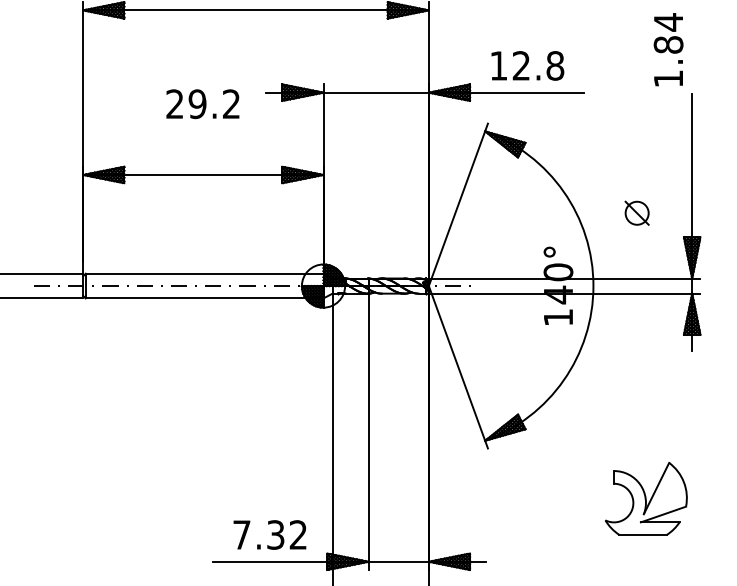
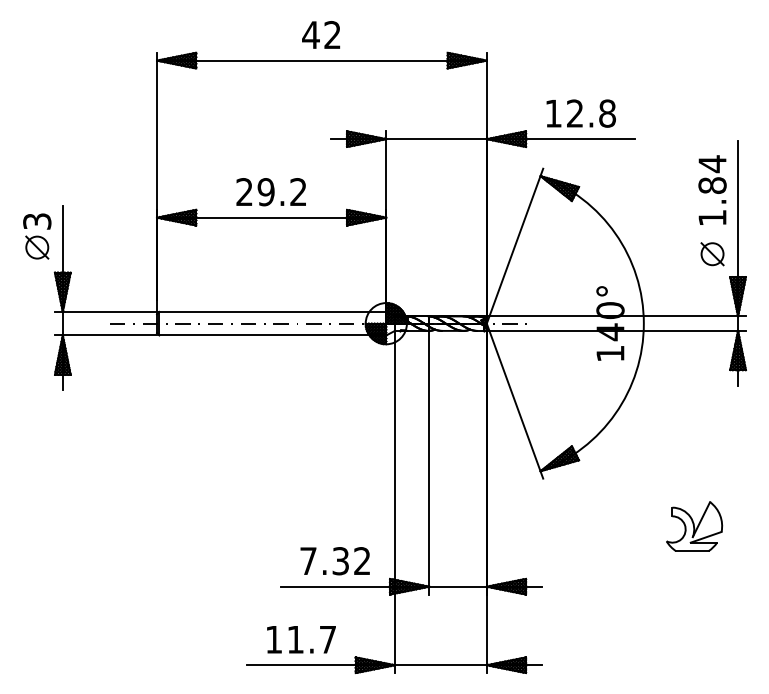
text: (668, 49) -> (712, 189), moved
text: (202, 104) -> (270, 192), moved
part: (637, 213) -> (712, 254), moved
part: (646, 498) -> (694, 526), size x0.71

